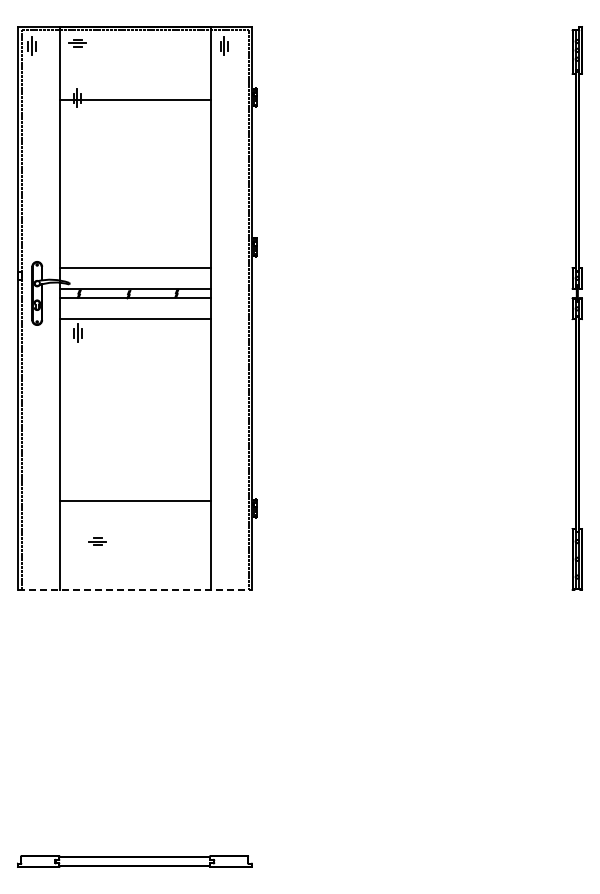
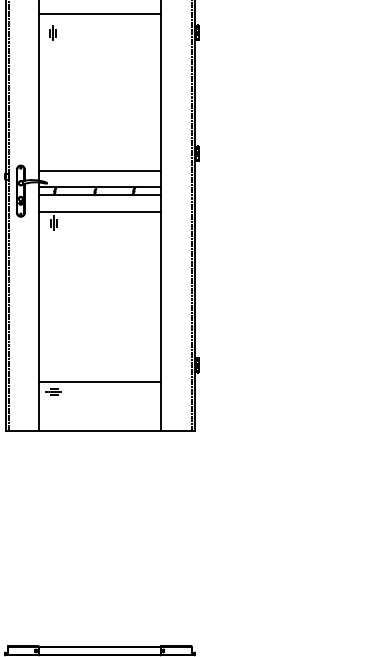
line: (134, 99) -> (99, 13), moved
line: (134, 500) -> (99, 381), moved
part: (97, 541) -> (53, 391), moved
line: (135, 589) -> (100, 430), dashed -> solid

